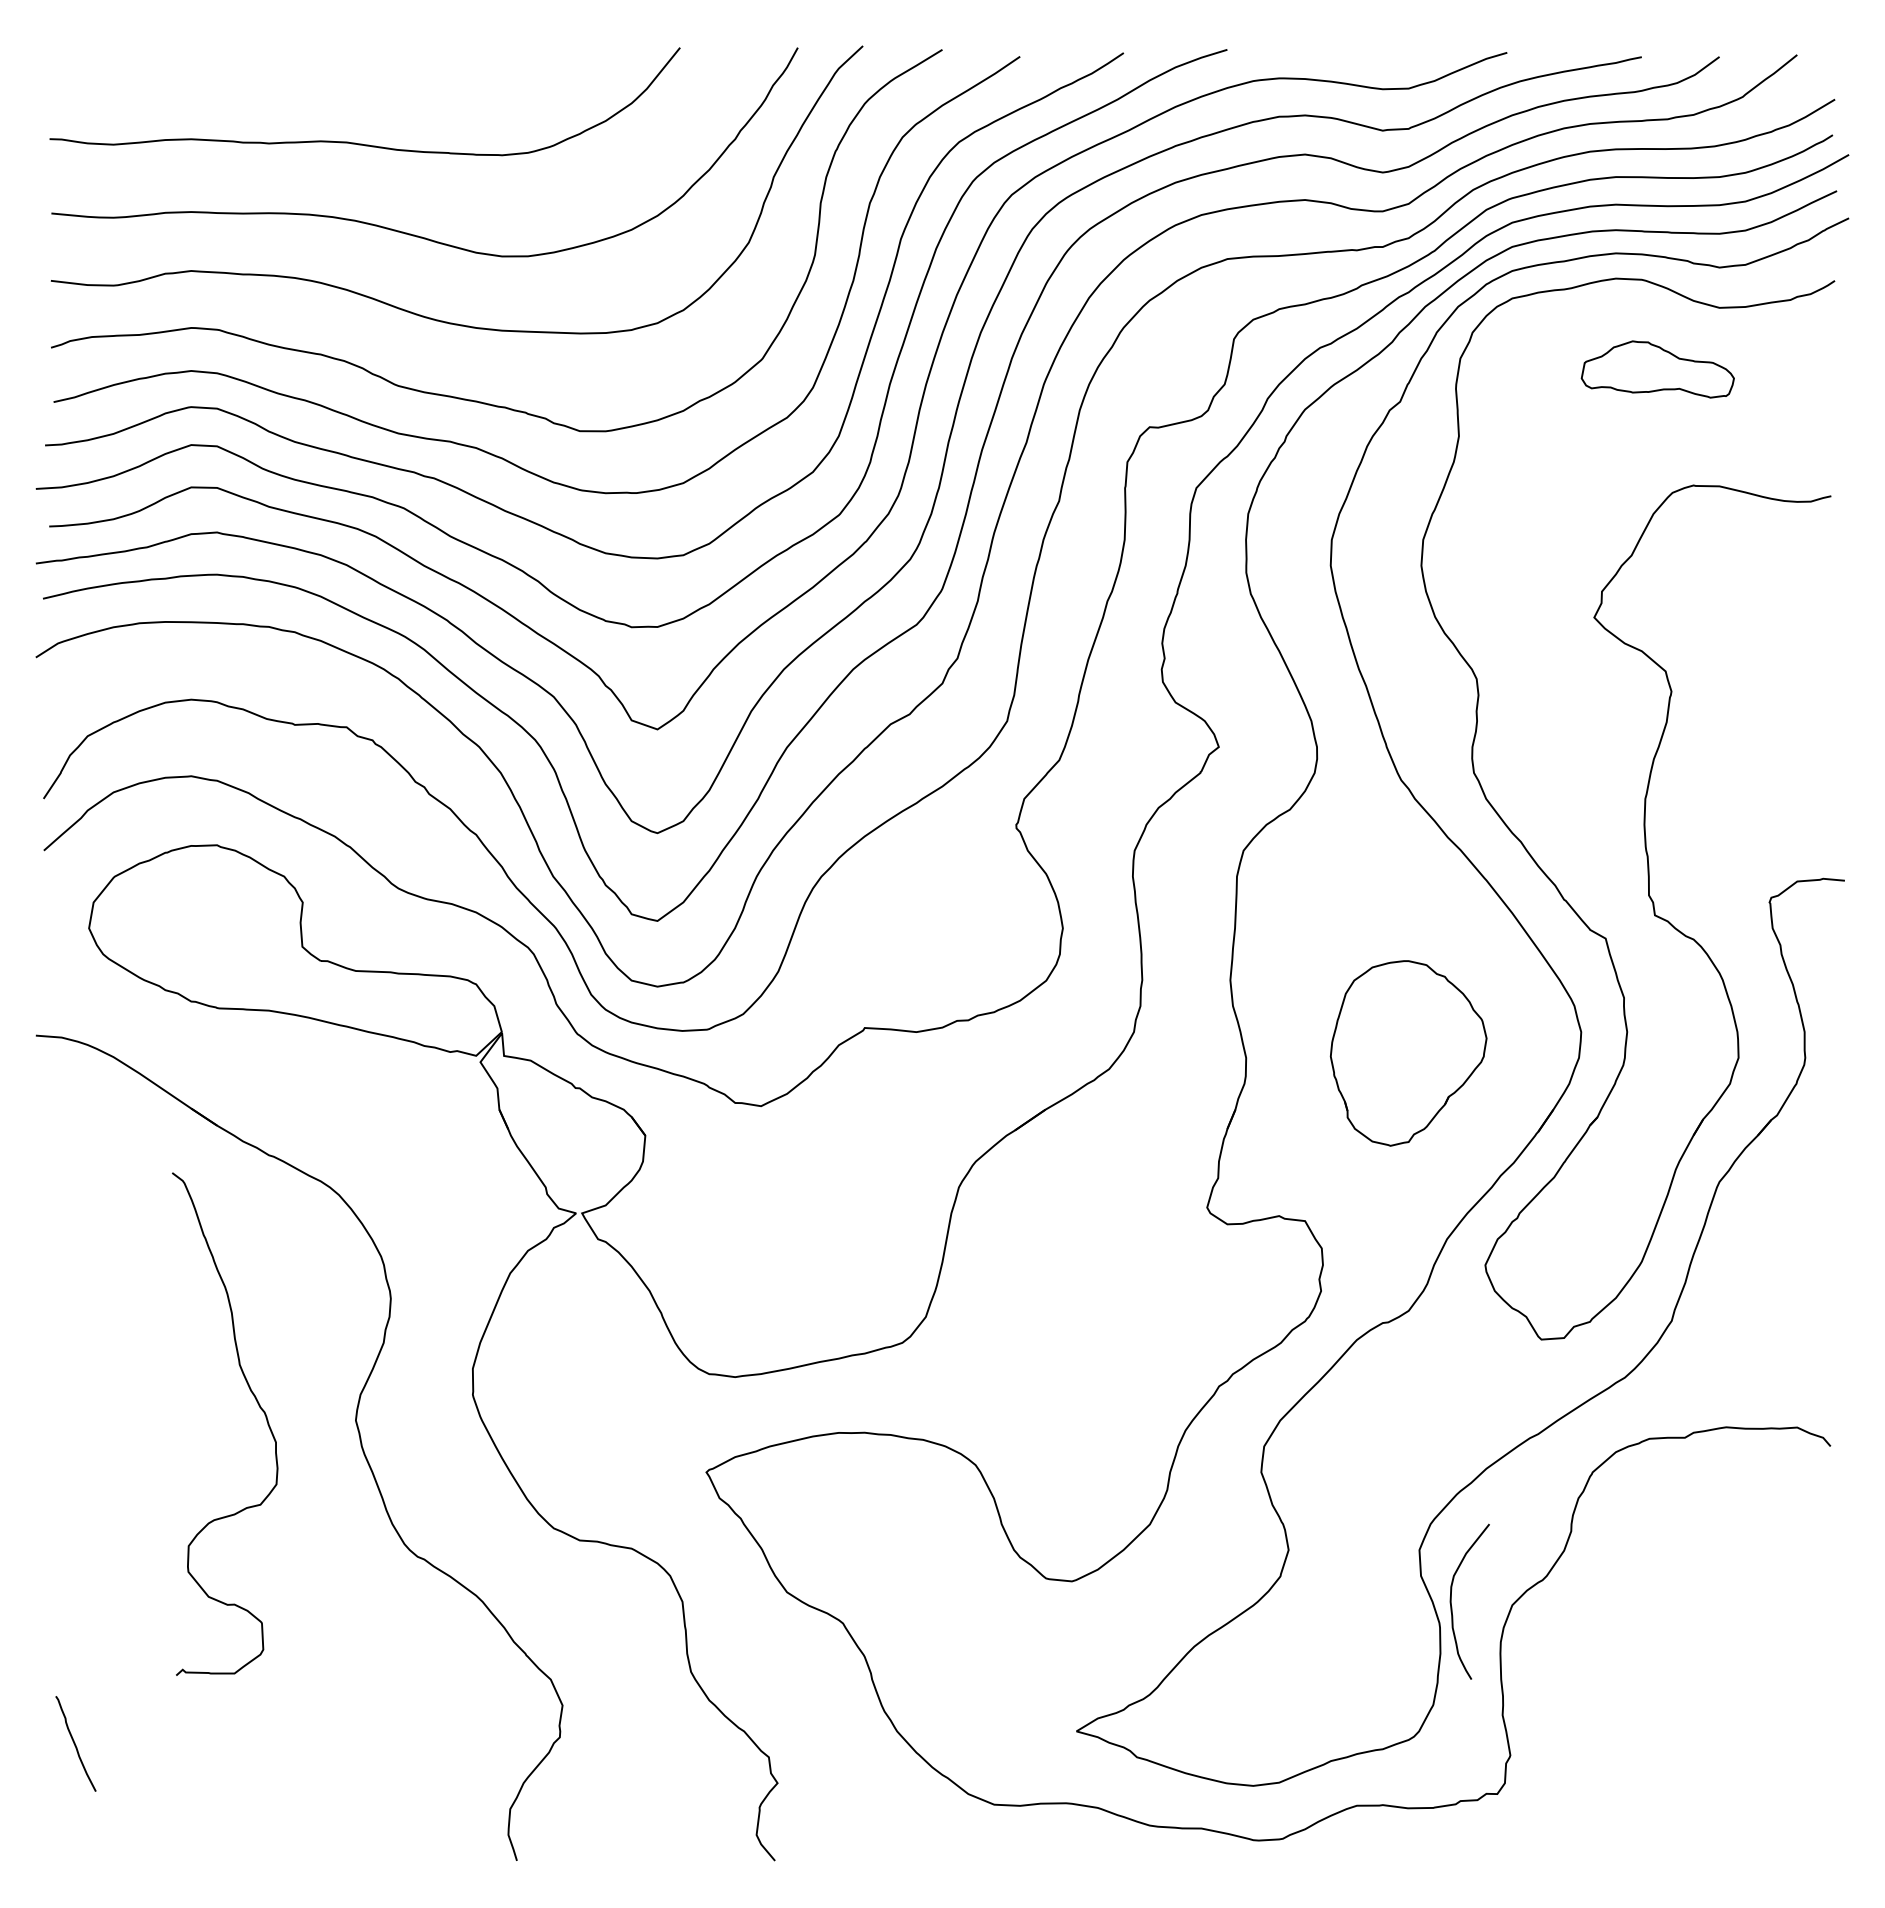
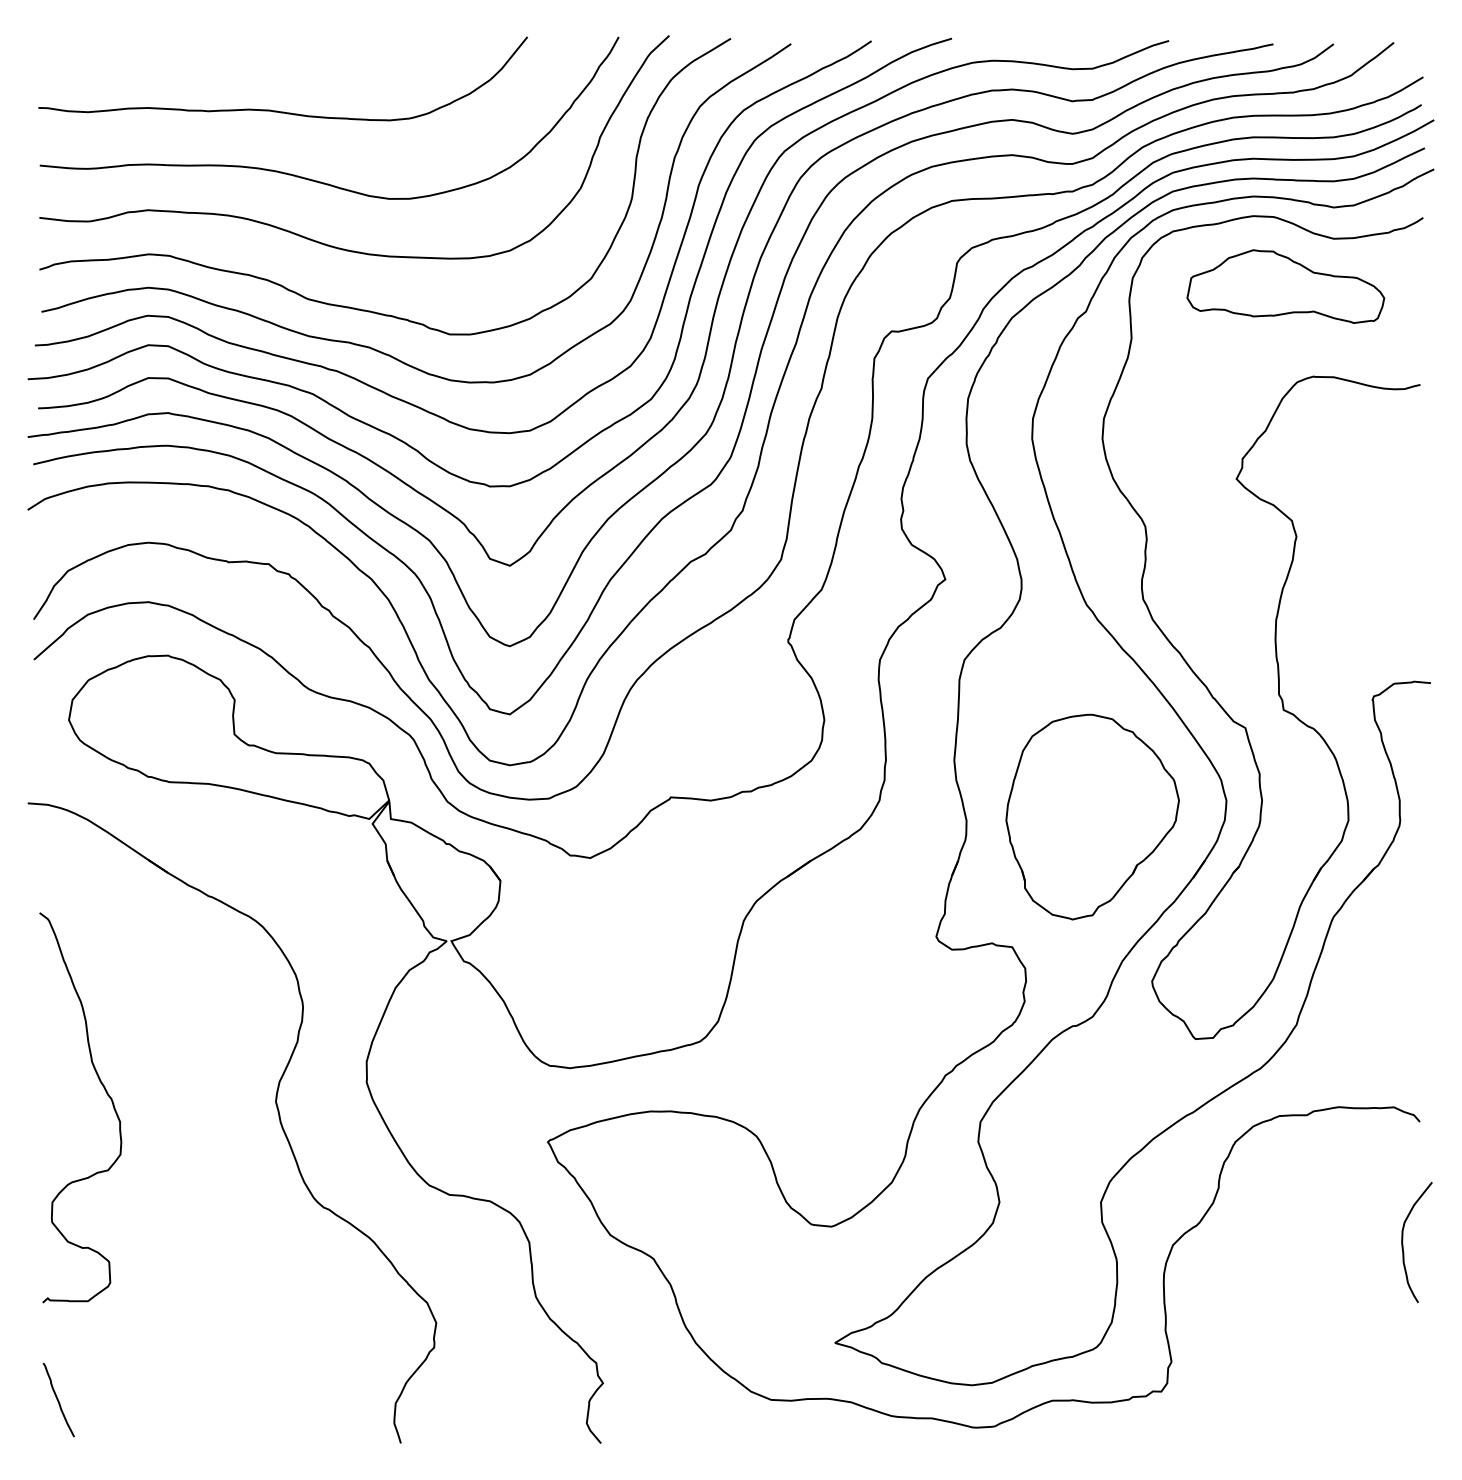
part: (1657, 369) -> (1285, 286), size x1.67
part: (1408, 1053) -> (1092, 817), size x1.43
curve: (259, 1407) -> (107, 1094), moved
curve: (1452, 1606) -> (1403, 1246), moved
curve: (75, 1743) -> (58, 1399), moved

